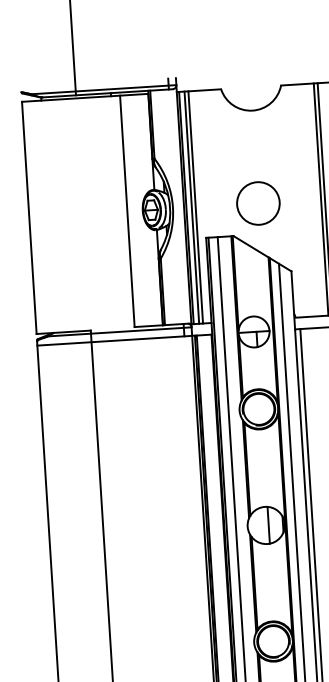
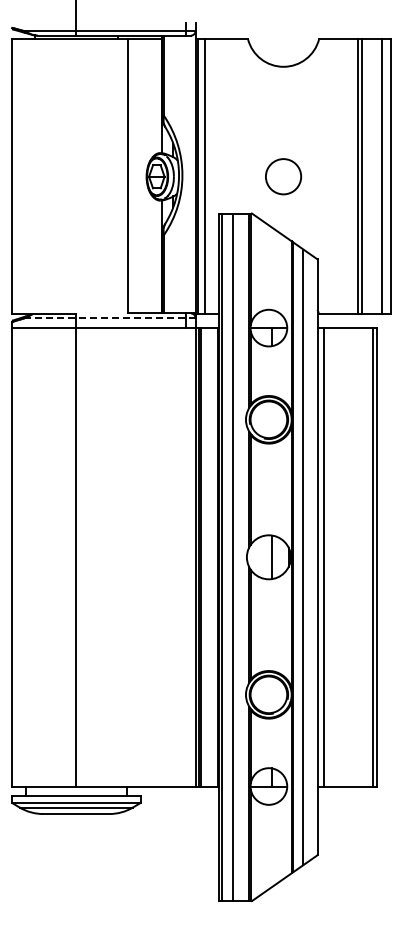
circle: (258, 203) -> (283, 176), size x0.7
line: (195, 207) -> (209, 176), removed
line: (118, 332) -> (109, 318), solid -> dashed

